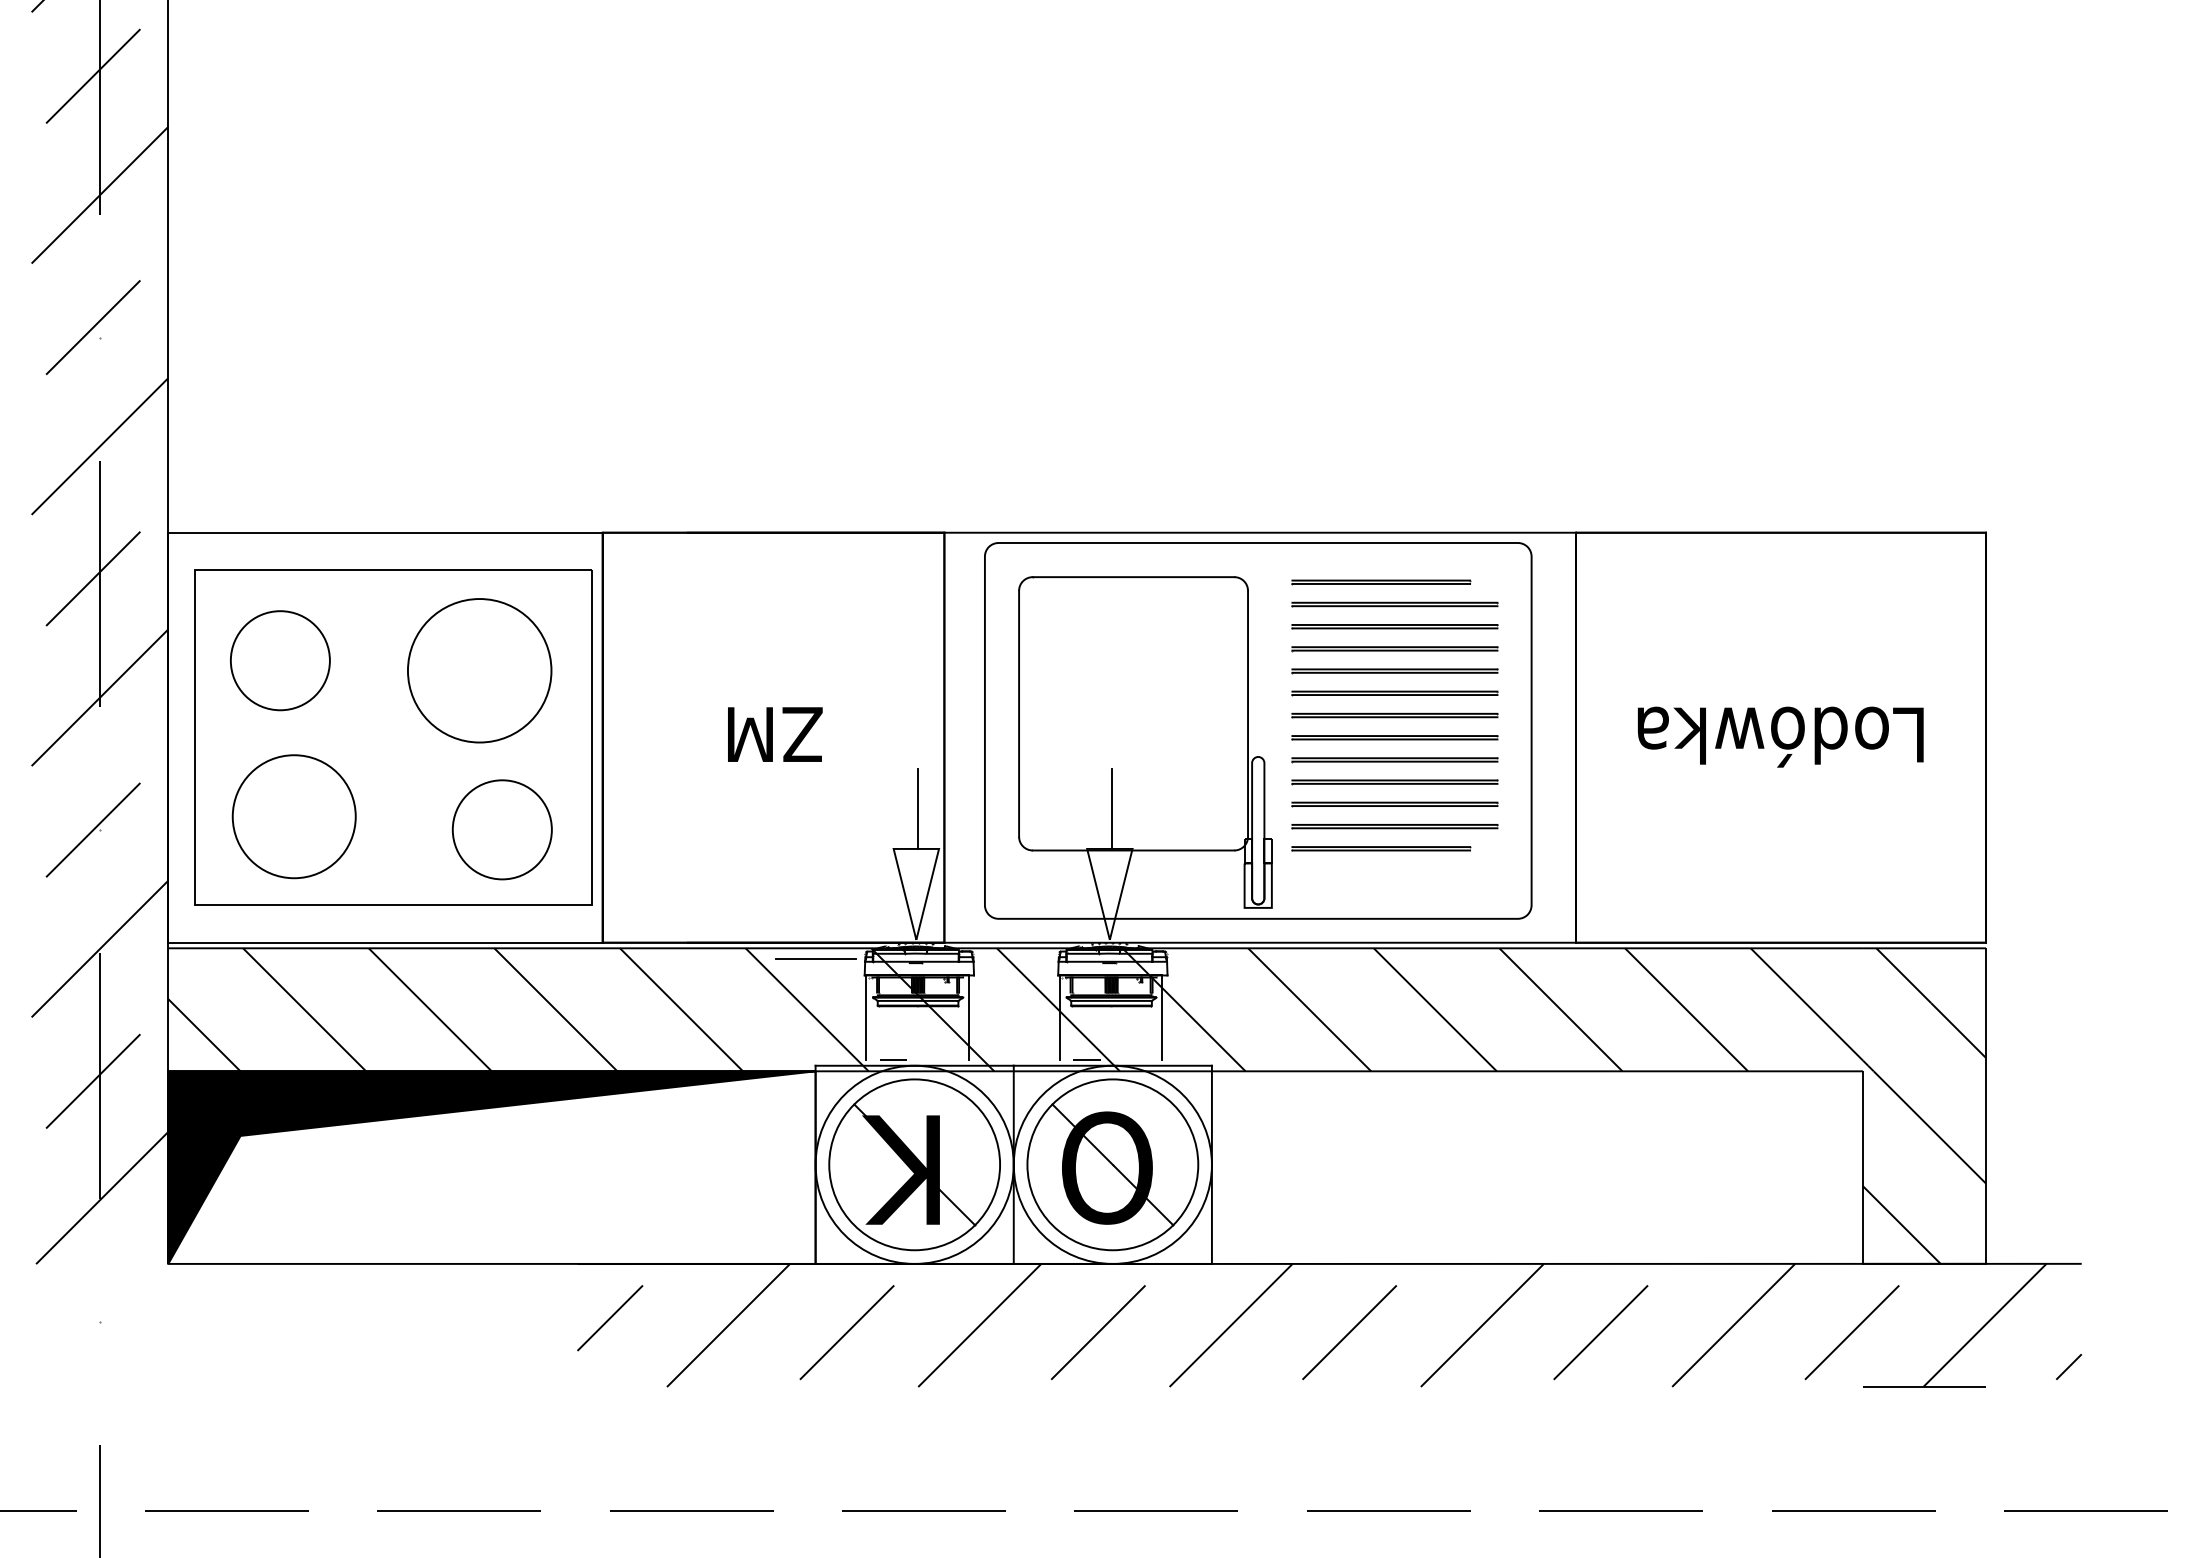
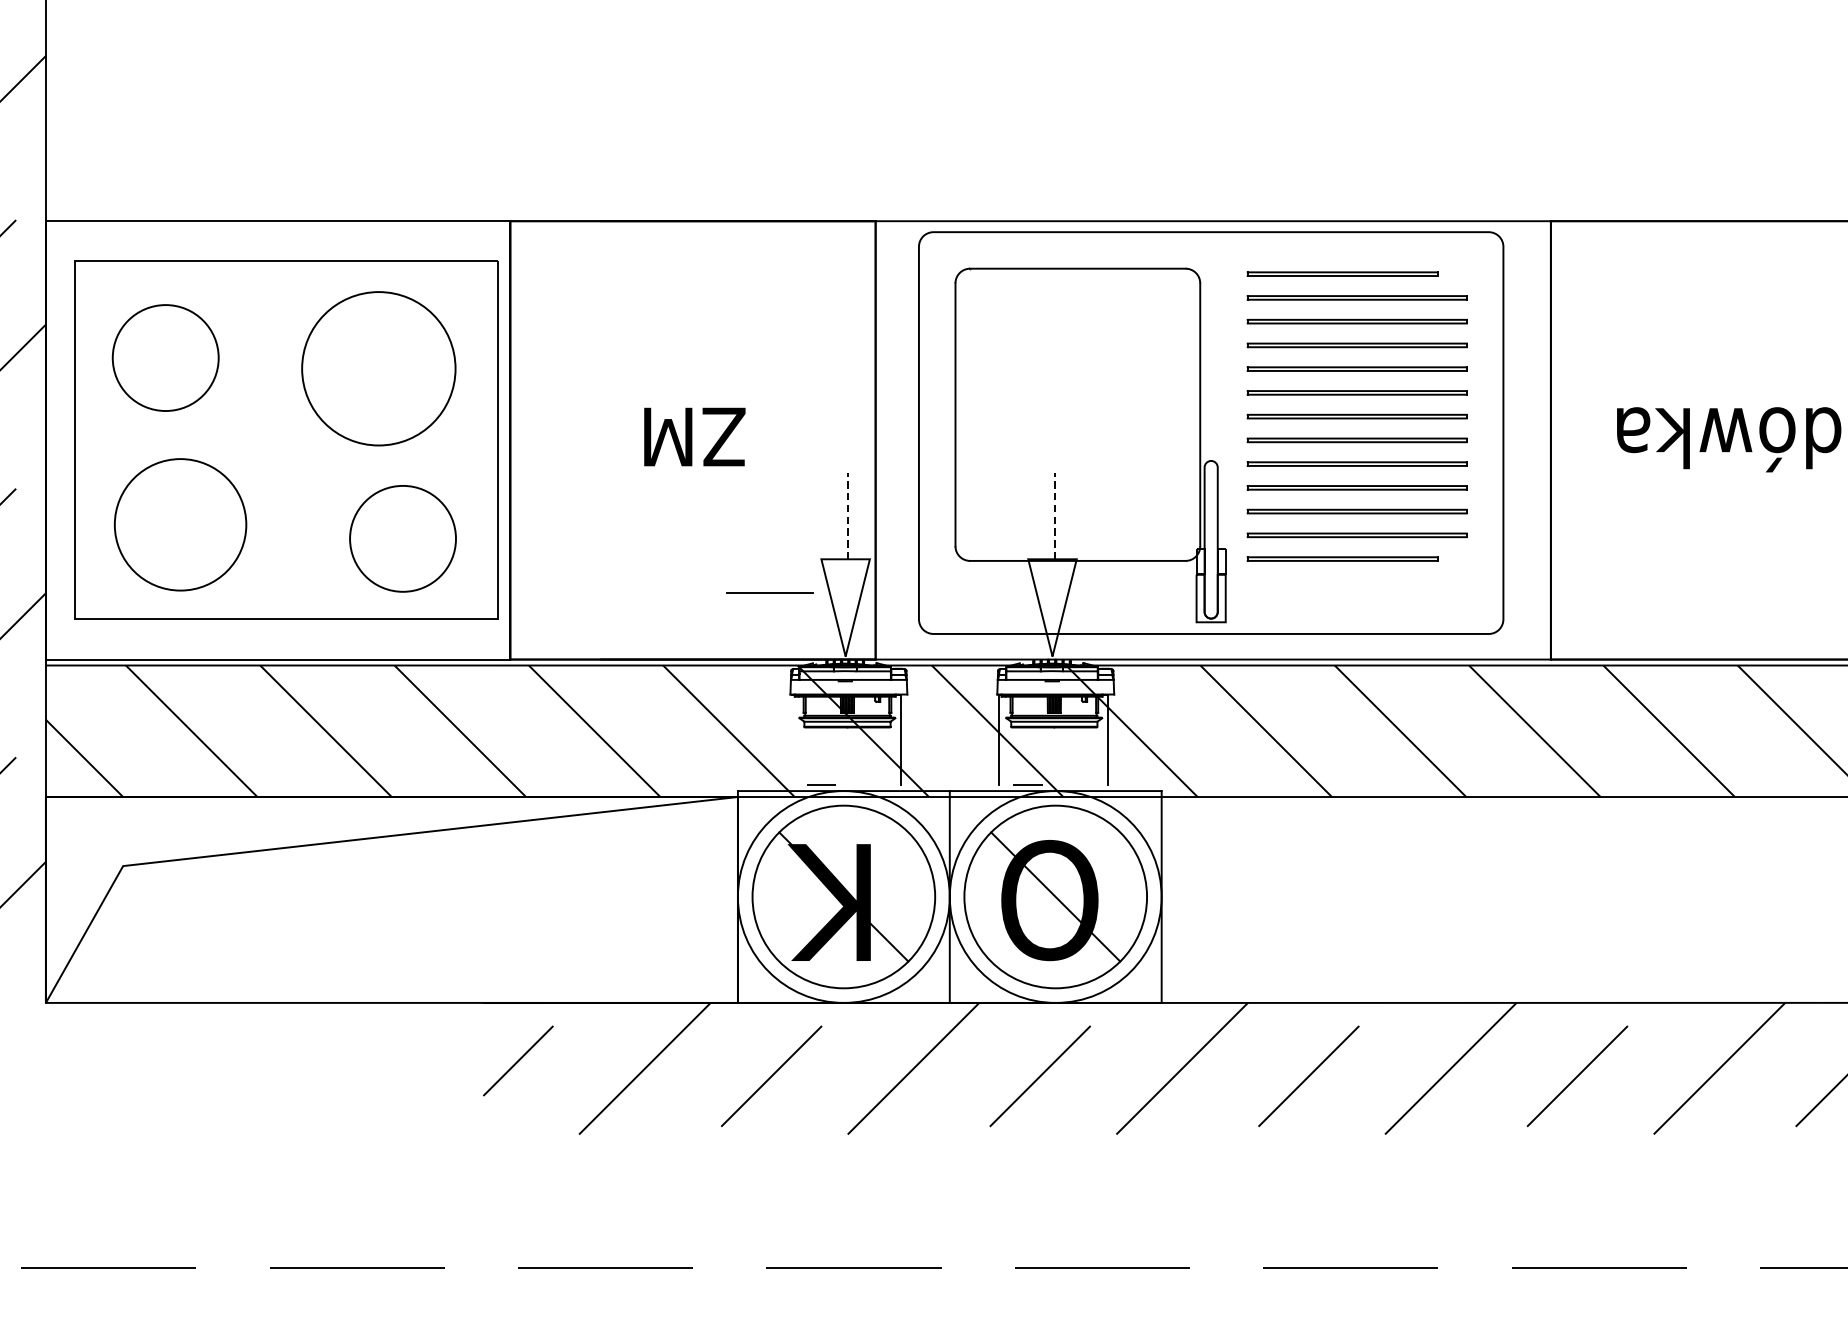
line: (918, 808) -> (847, 516), solid -> dashed
line: (1111, 808) -> (1054, 516), solid -> dashed
line: (815, 958) -> (768, 593), moved
line: (866, 1017) -> (792, 739), removed
fill: (491, 1167) -> (391, 899), removed

